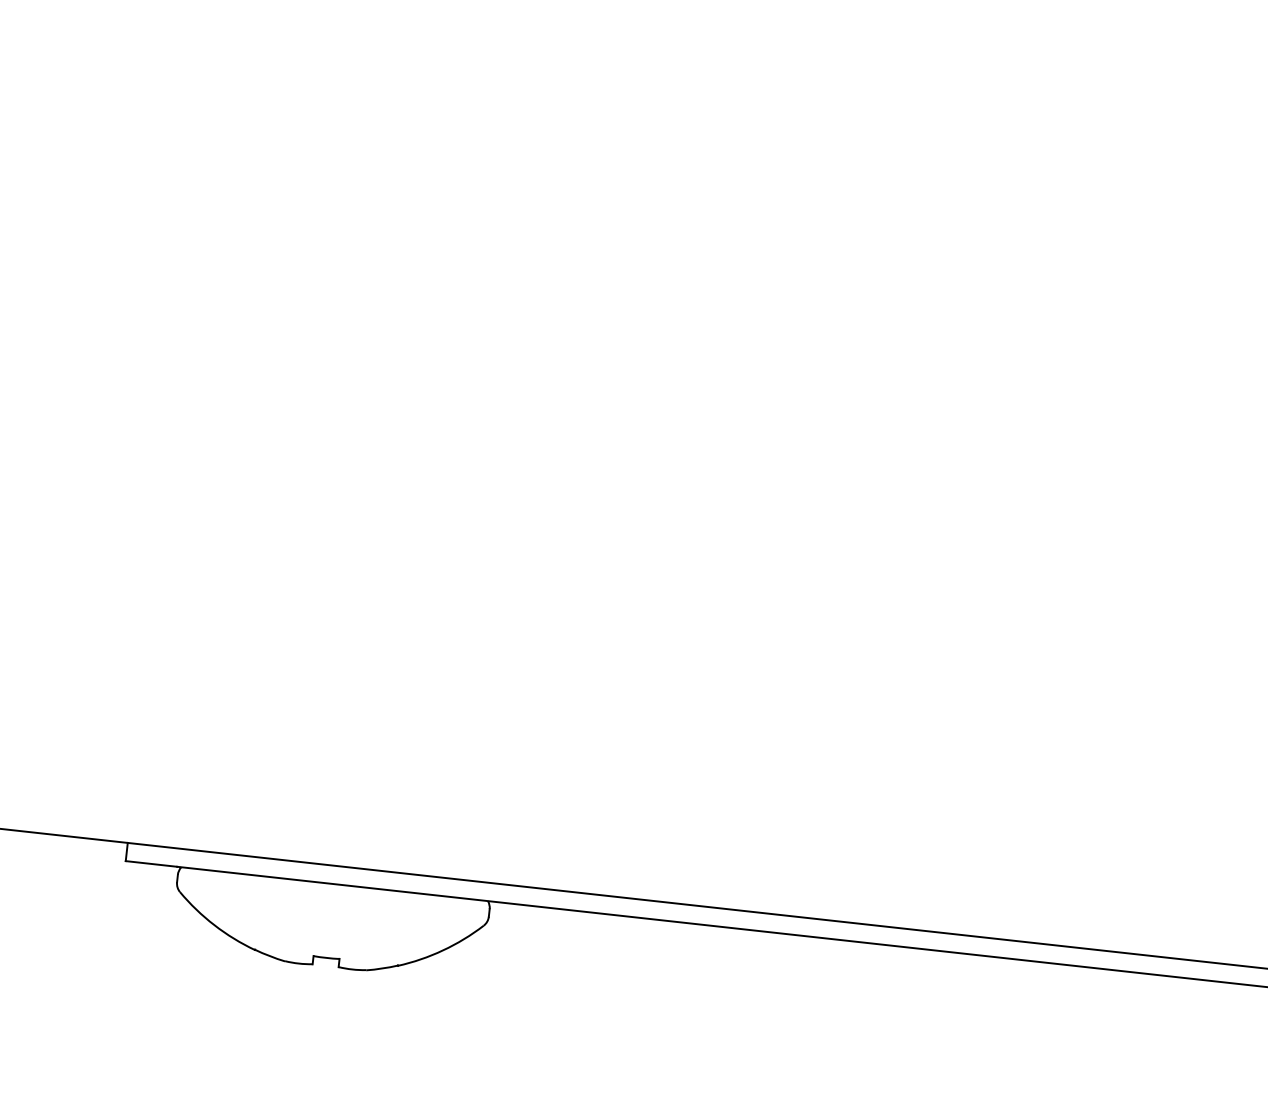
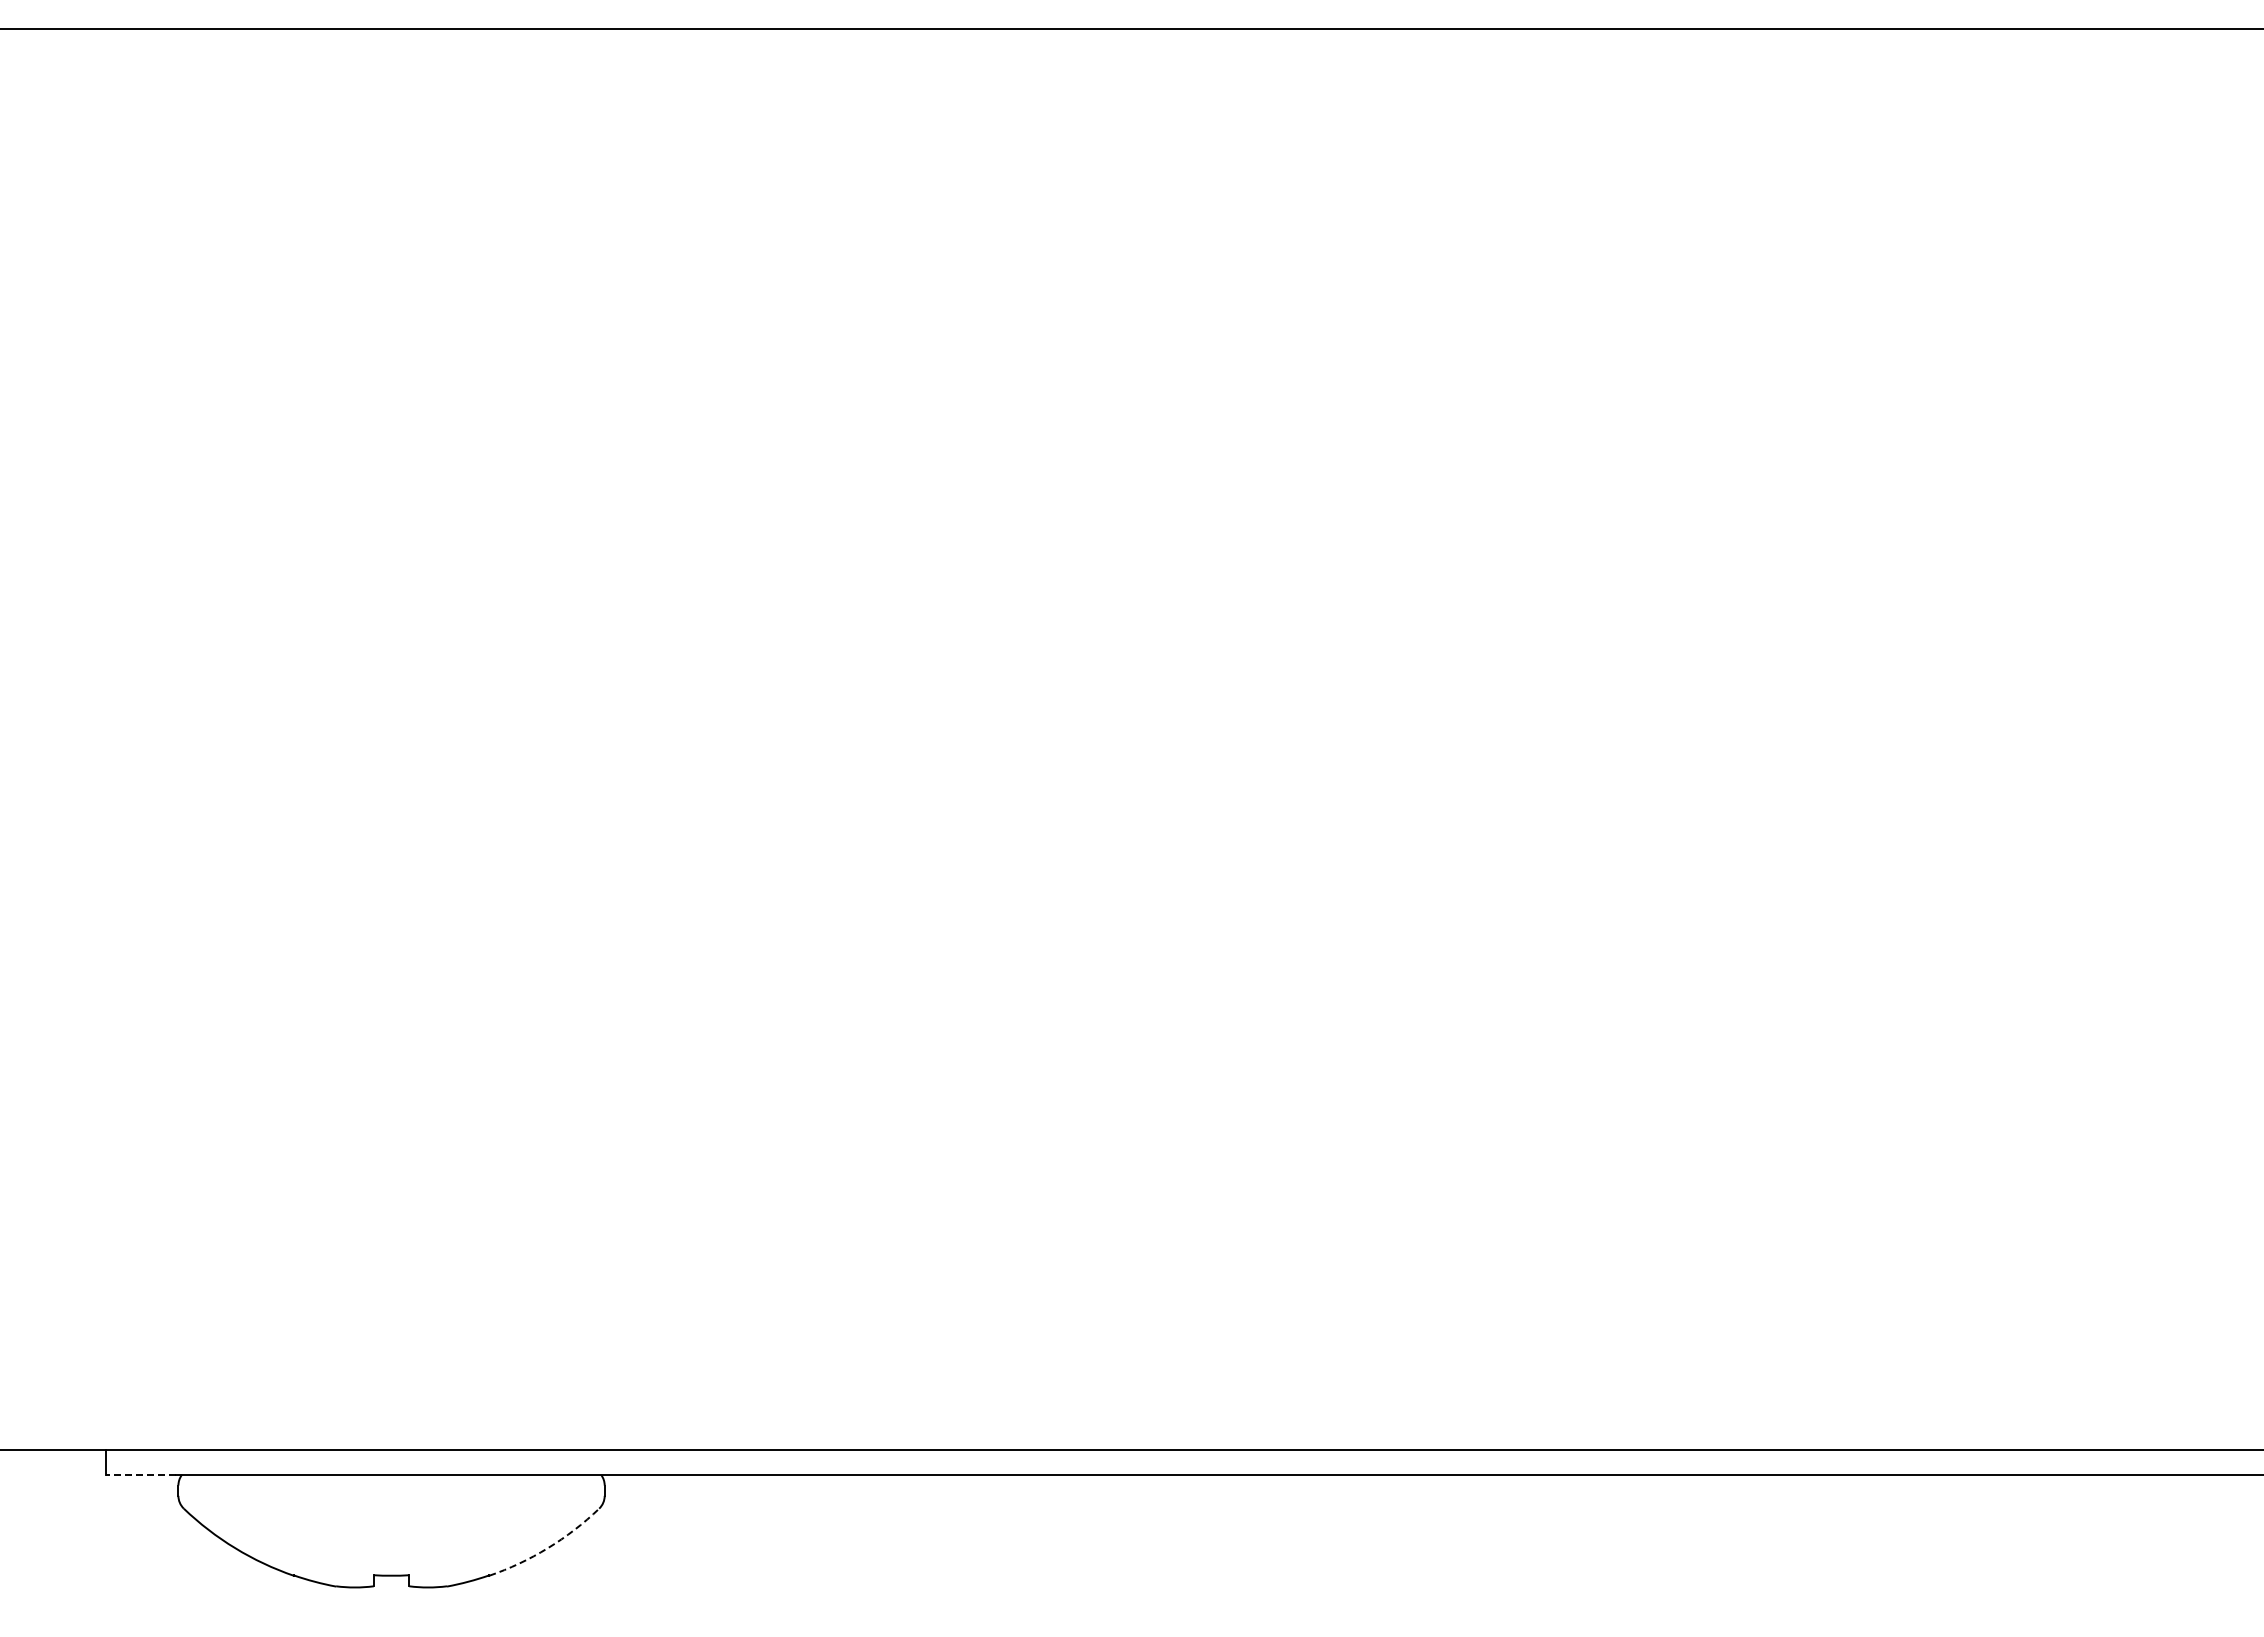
line: (151, 863) -> (140, 1474), solid -> dashed
arc: (442, 950) -> (547, 1548), solid -> dashed

